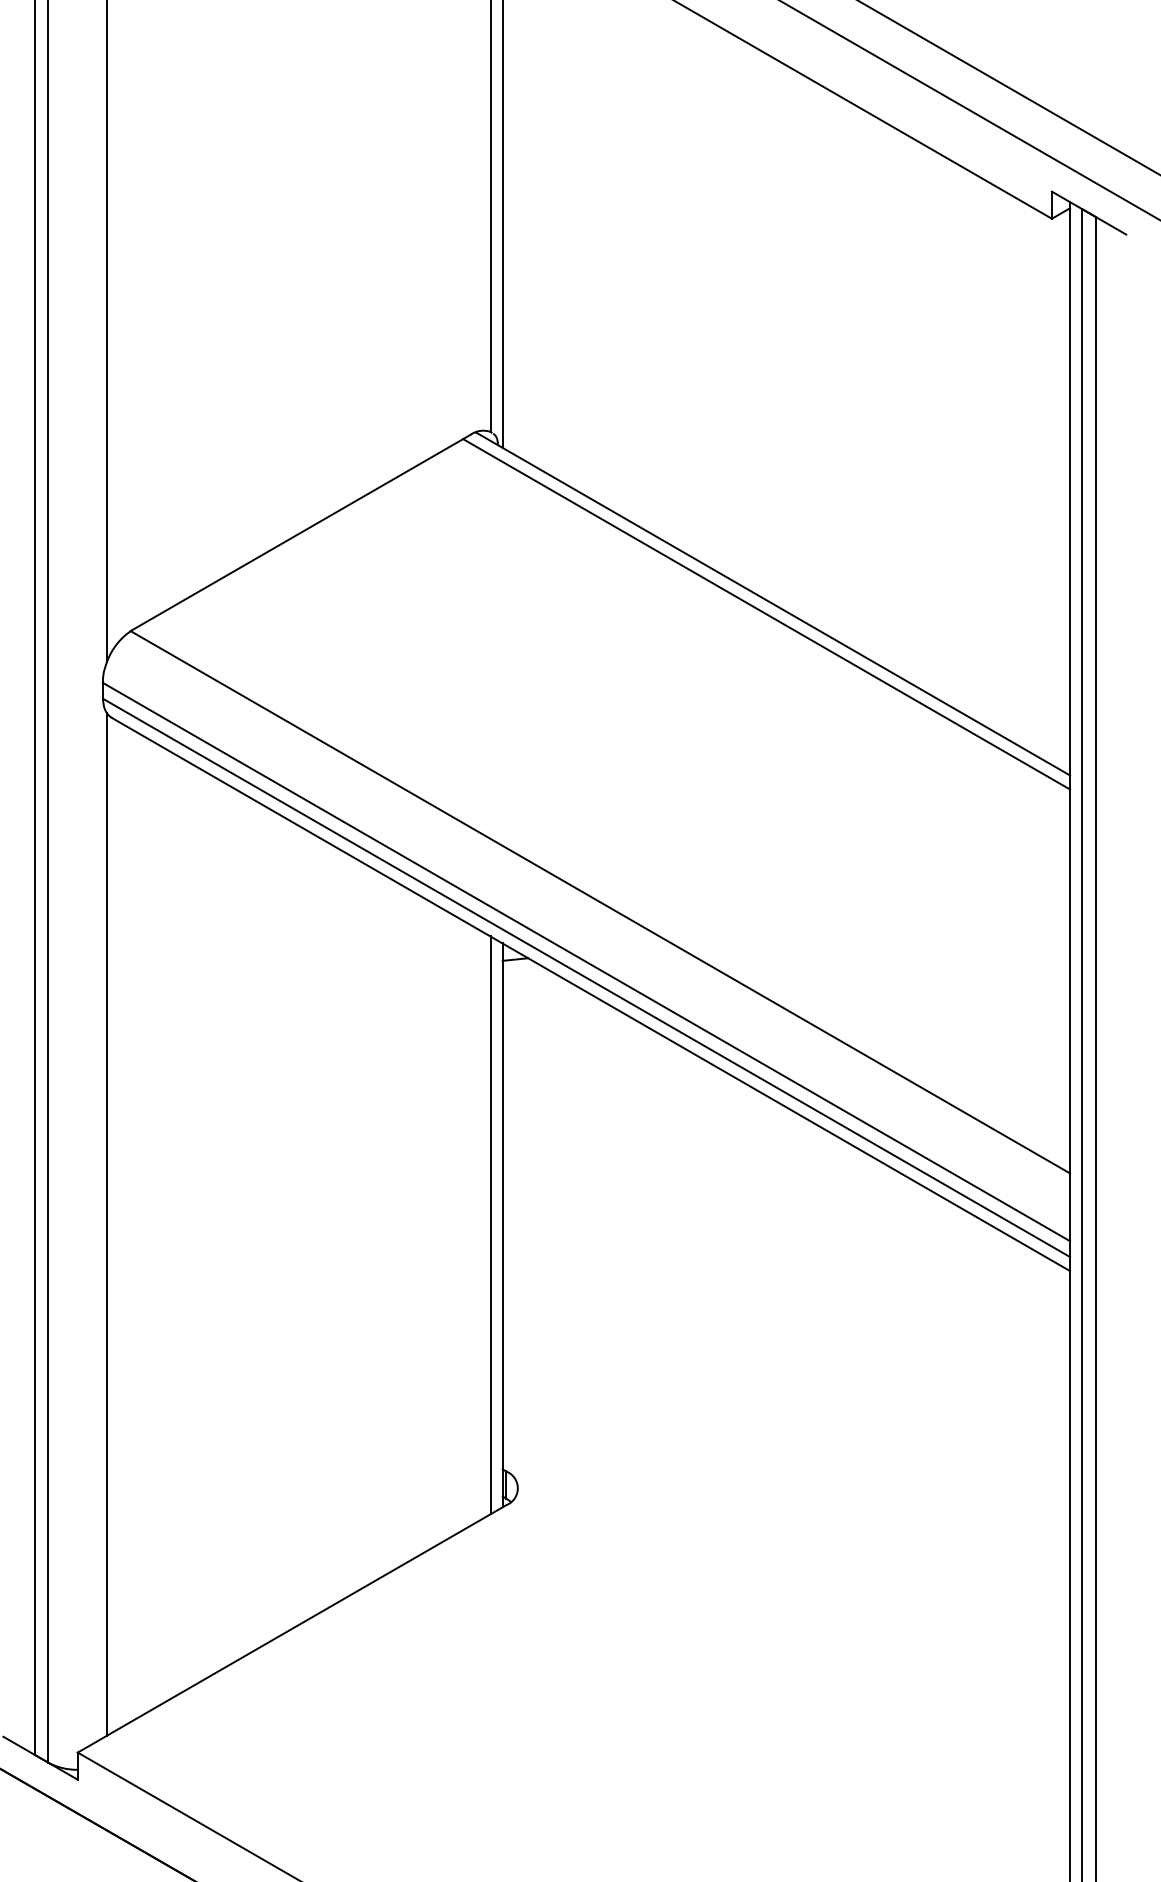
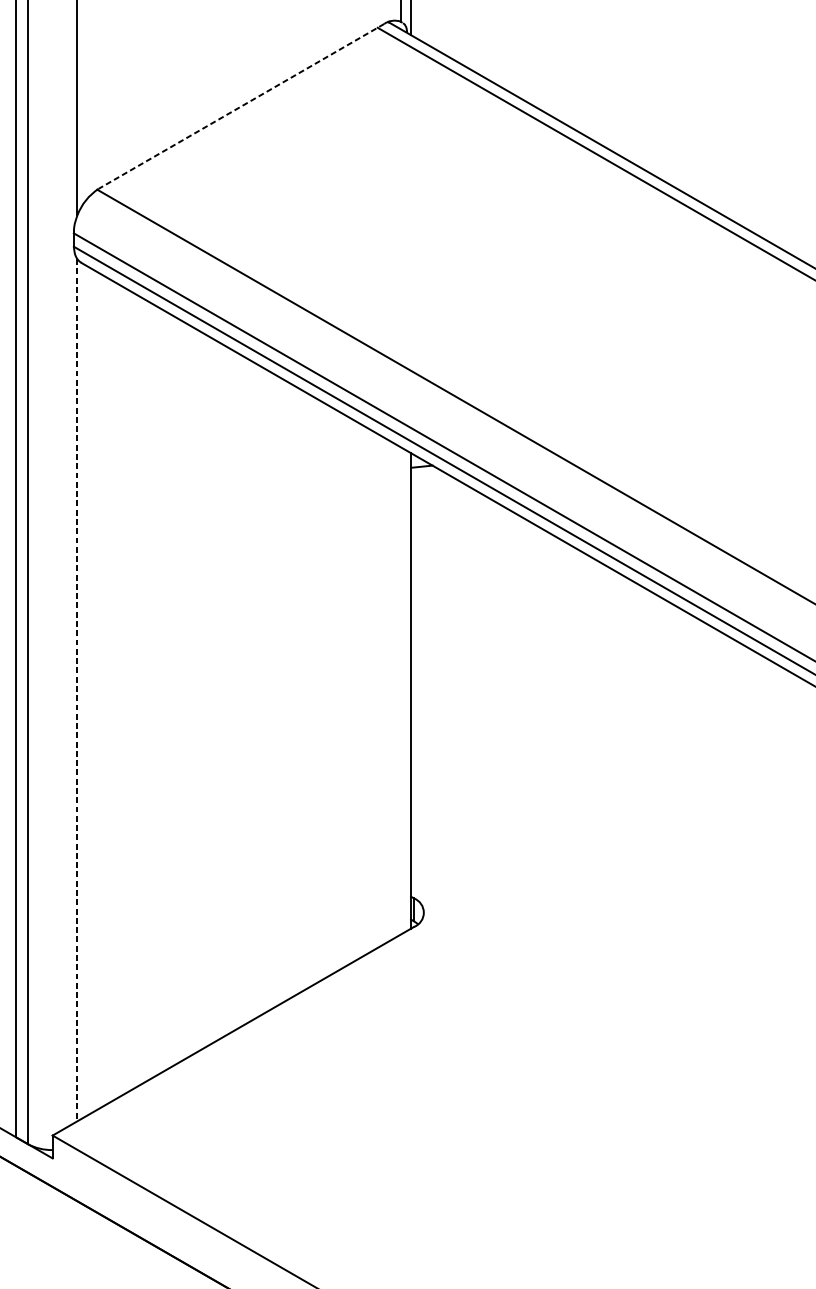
line: (301, 532) -> (241, 106), solid -> dashed
line: (107, 1225) -> (77, 691), solid -> dashed
line: (490, 1225) -> (400, 691), removed

